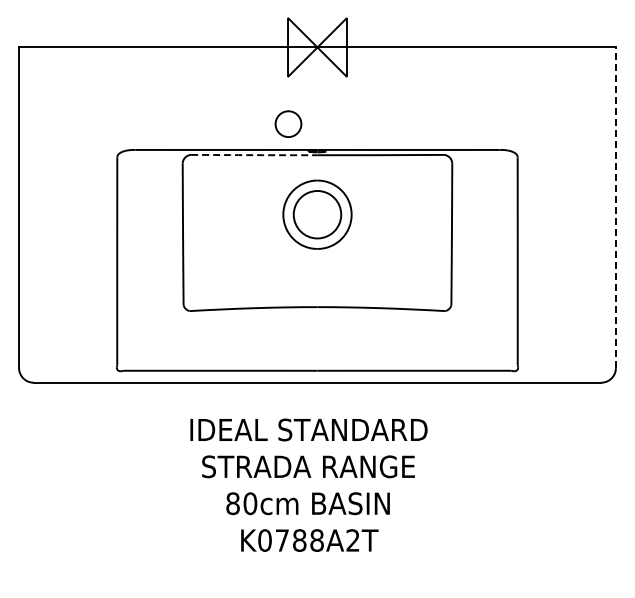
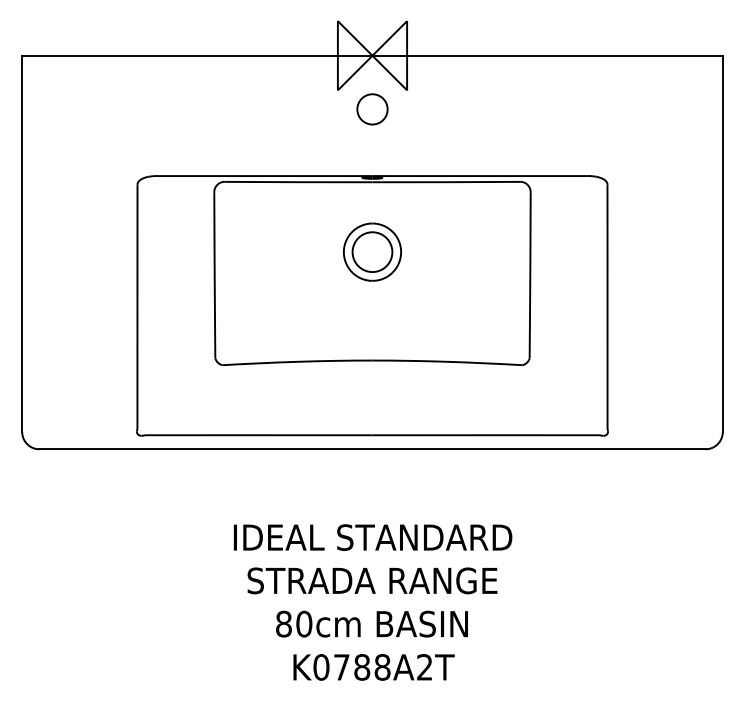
circle: (288, 123) -> (372, 108), moved
arc: (254, 155) -> (298, 182), dashed -> solid
line: (615, 207) -> (722, 243), dashed -> solid
part: (317, 214) -> (372, 251), size x0.71
text: (308, 484) -> (372, 601), moved

